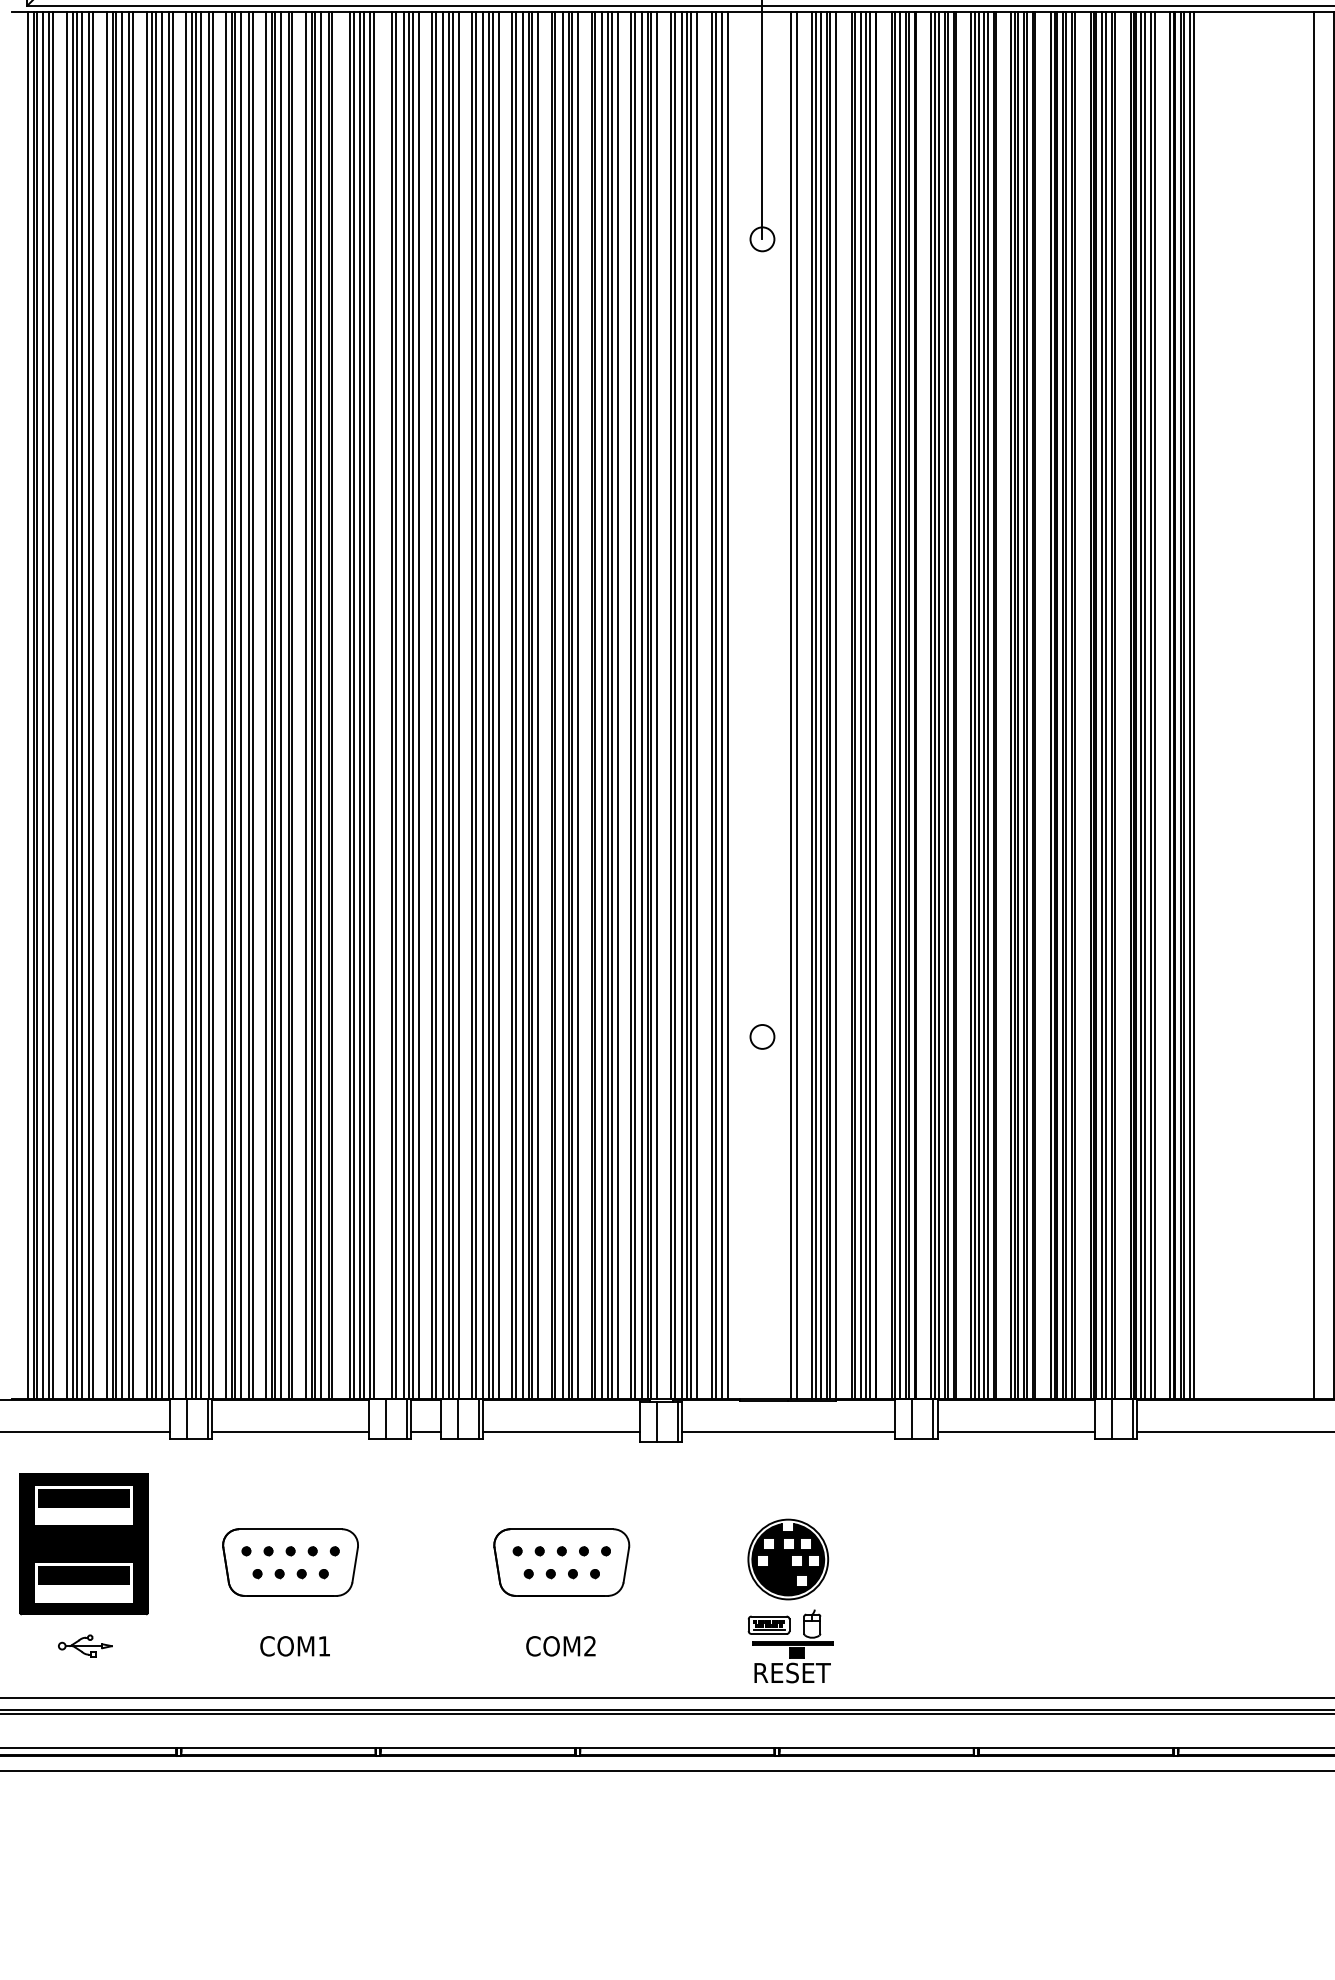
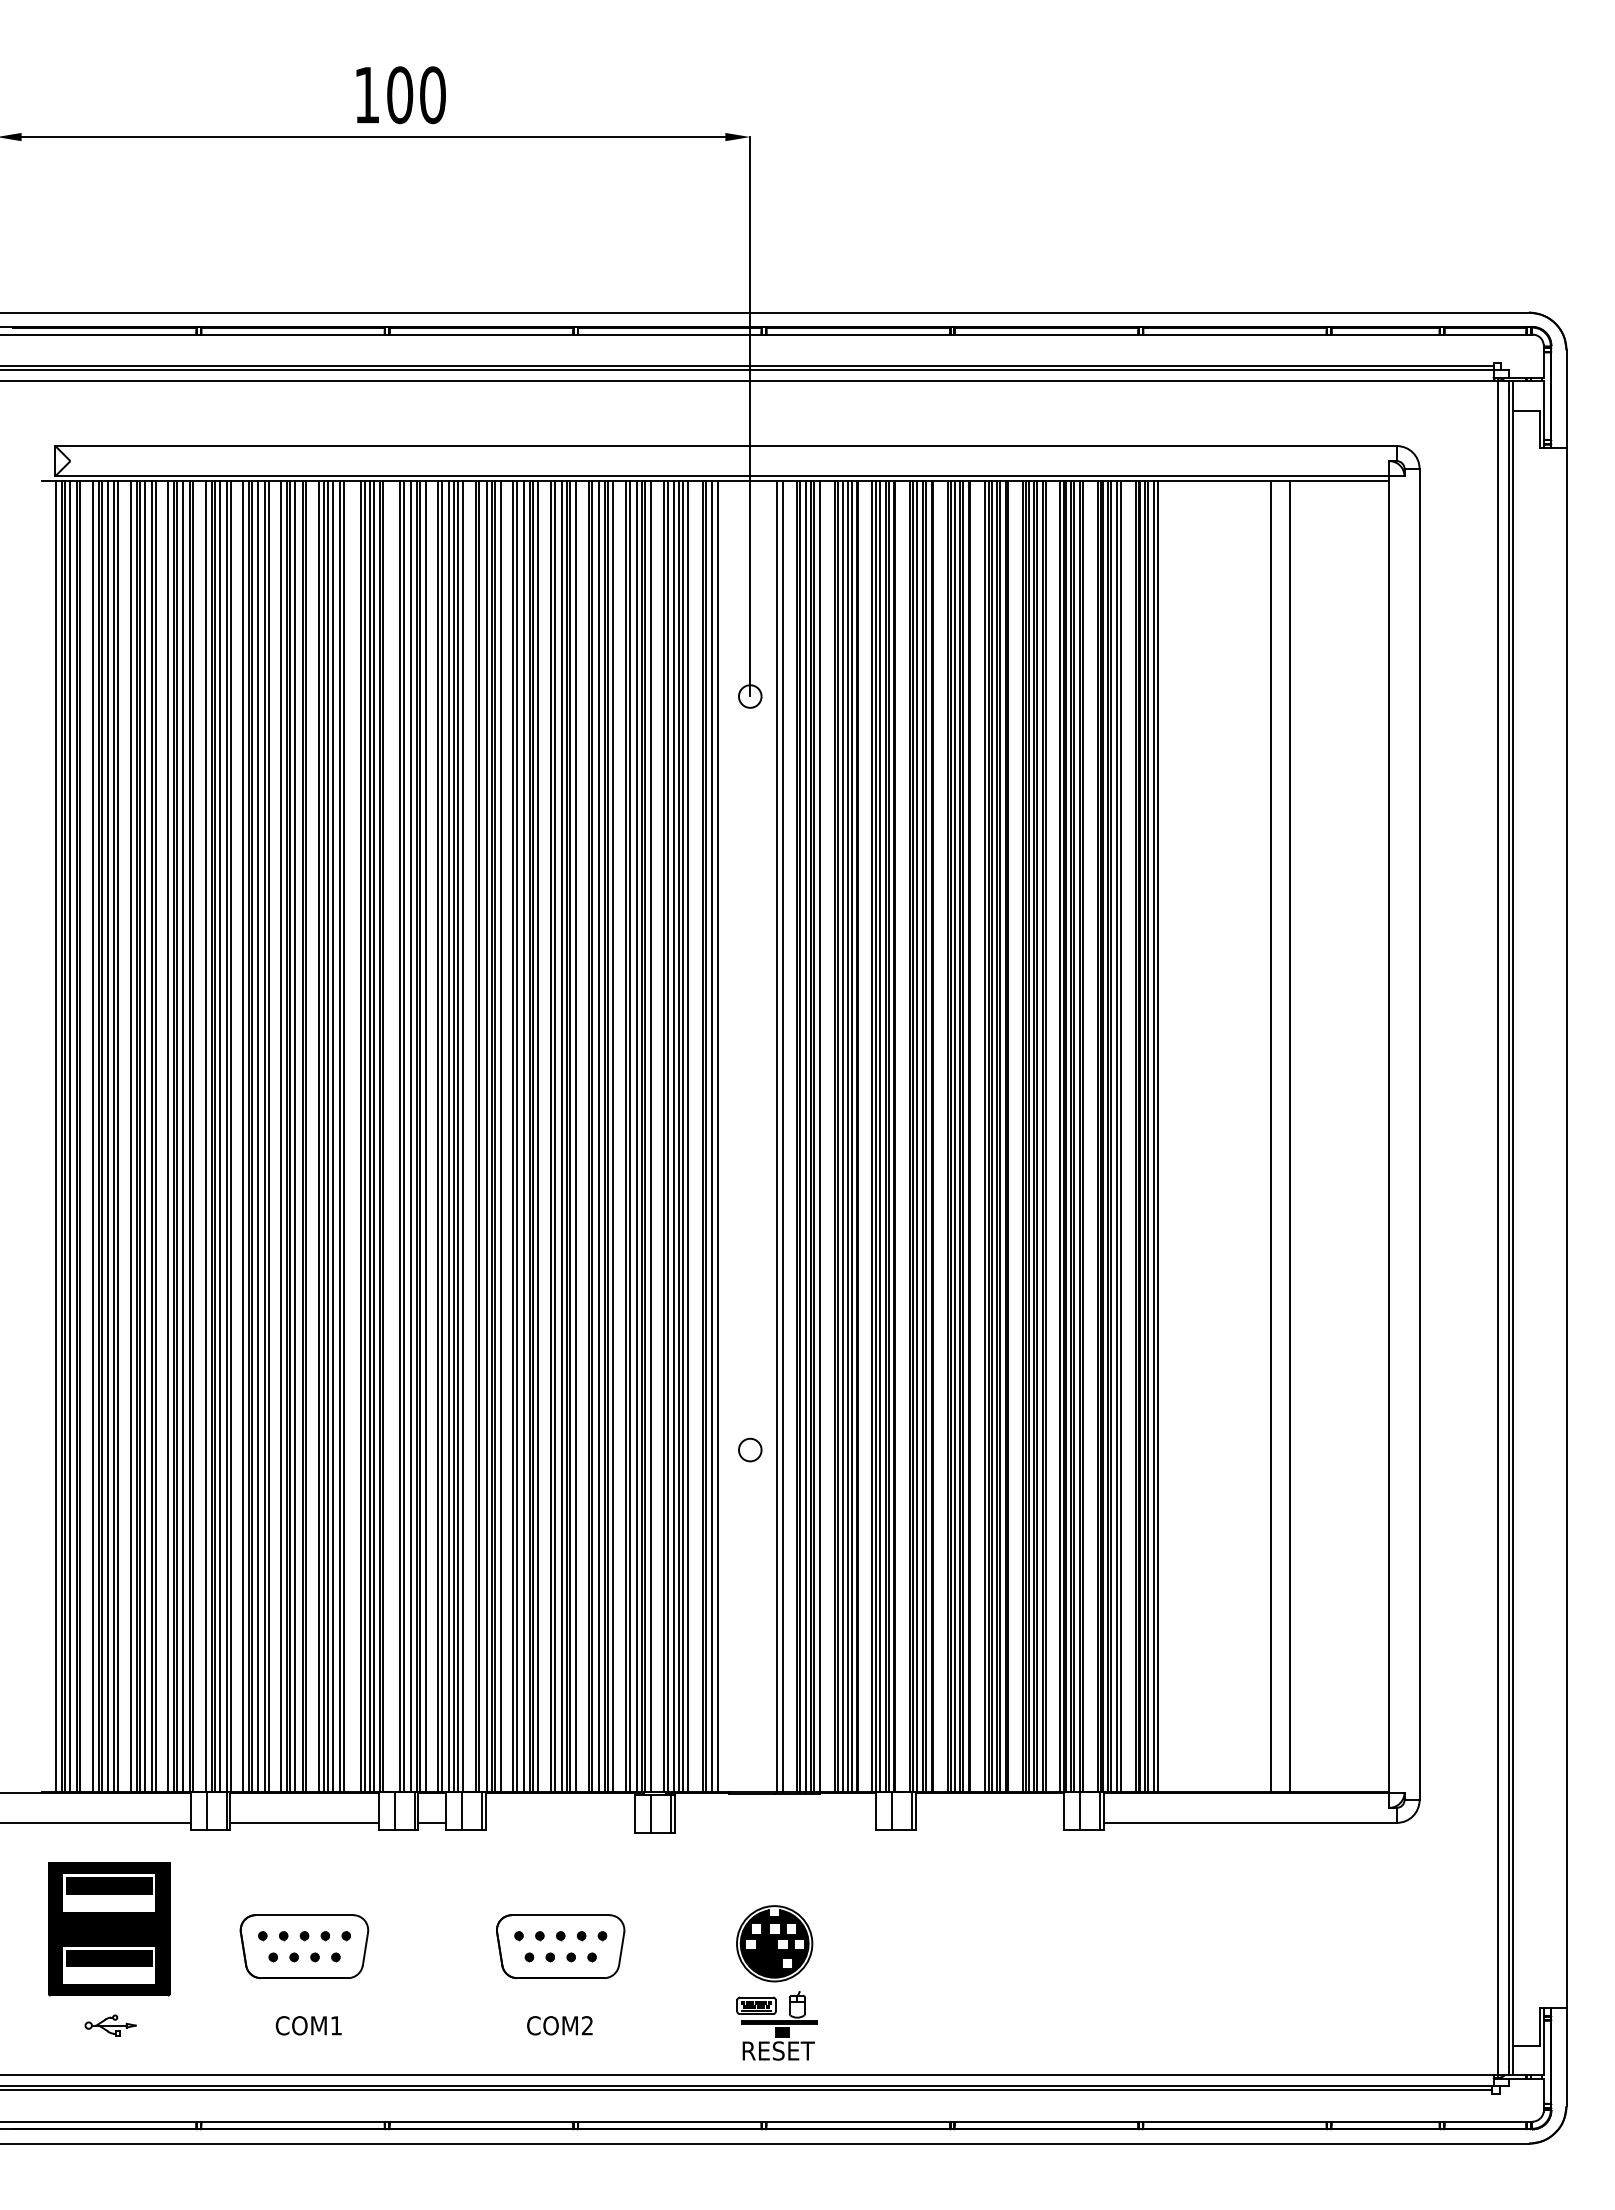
line: (561, 1431) -> (560, 1822), removed
line: (788, 1431) -> (774, 1822), removed
line: (1015, 1431) -> (989, 1822), removed

